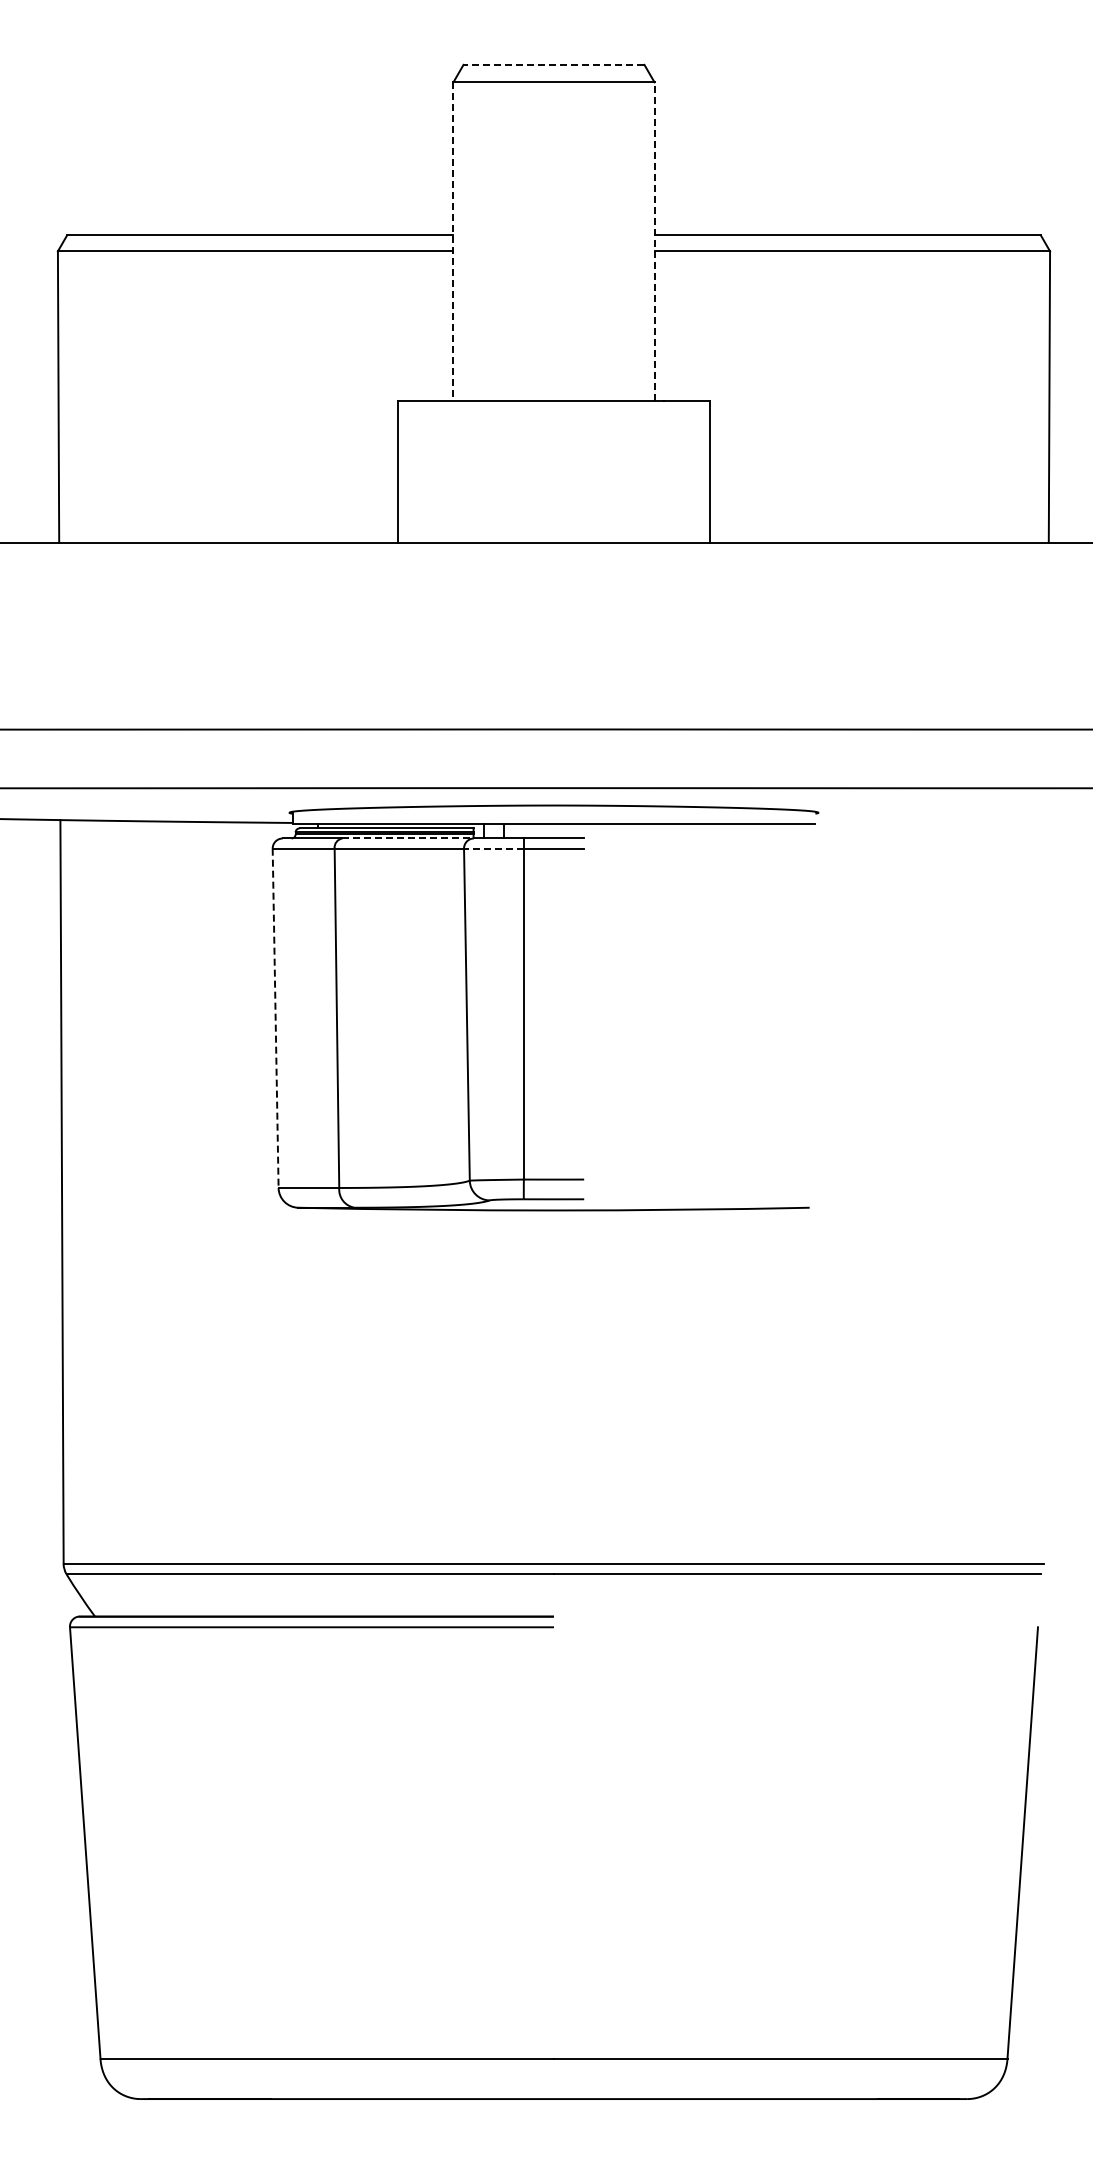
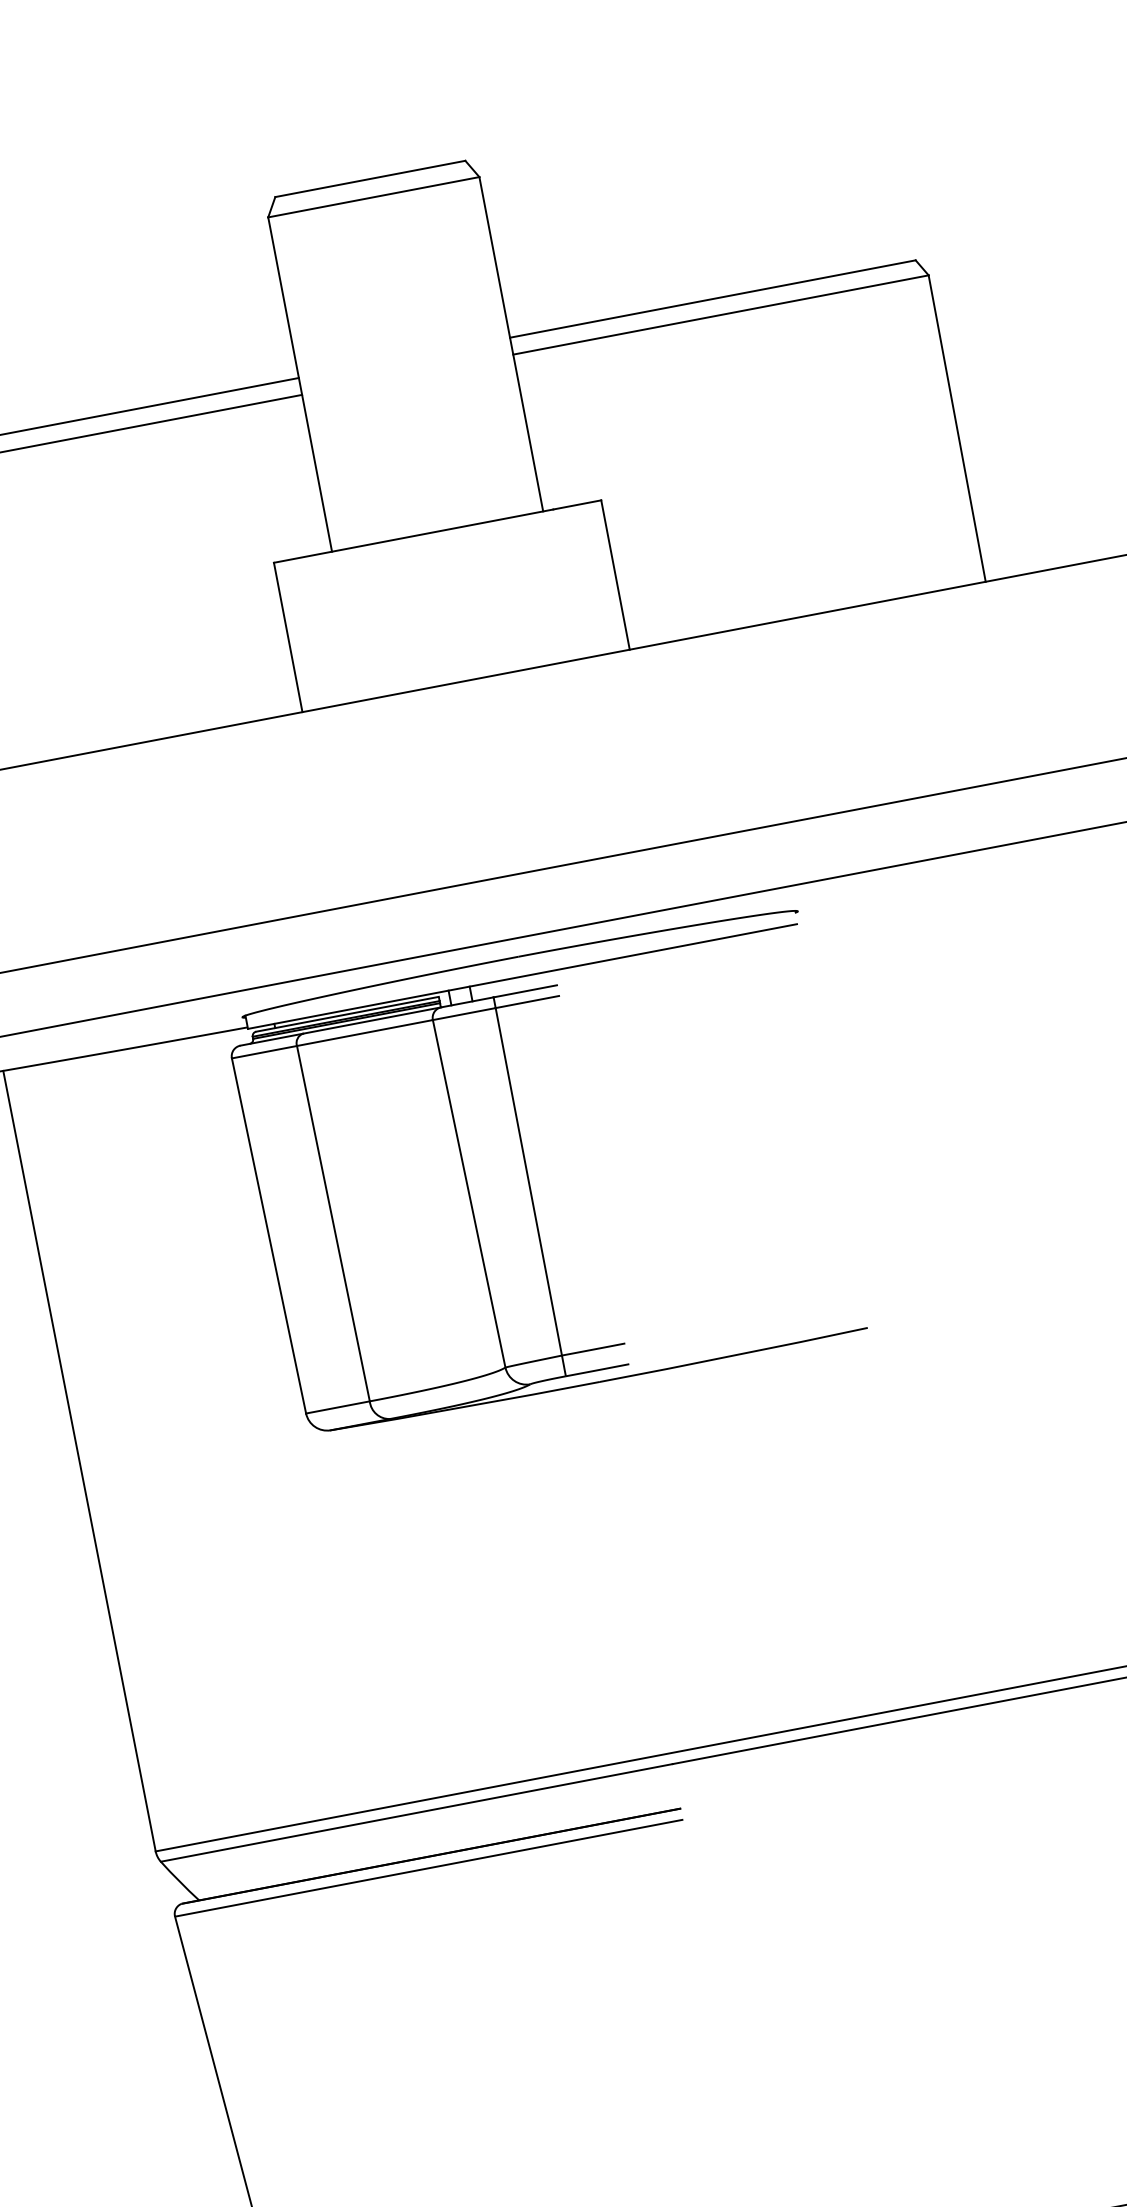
line: (553, 64) -> (369, 178), dashed -> solid
line: (654, 241) -> (511, 344), dashed -> solid
line: (453, 242) -> (300, 385), dashed -> solid
line: (408, 838) -> (372, 1020), dashed -> solid
line: (493, 848) -> (463, 1013), dashed -> solid
line: (275, 1018) -> (268, 1236), dashed -> solid

